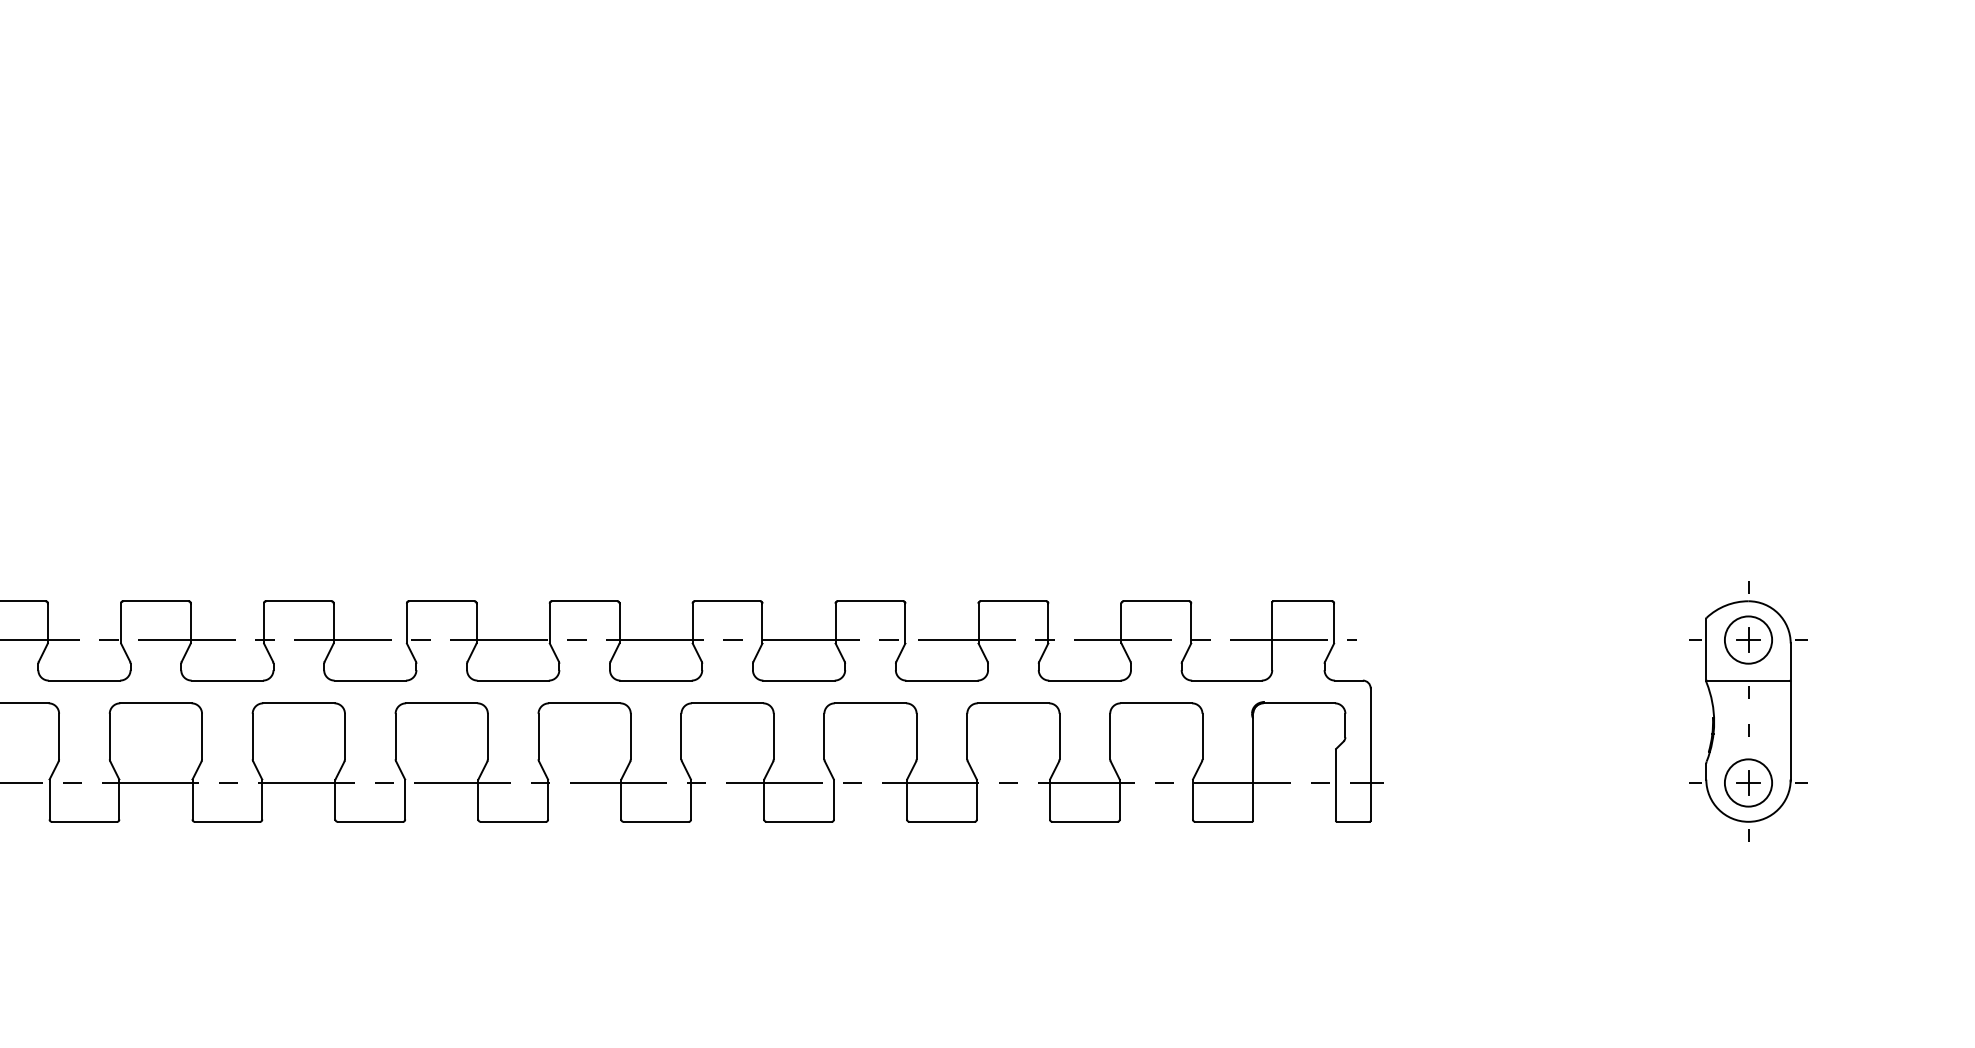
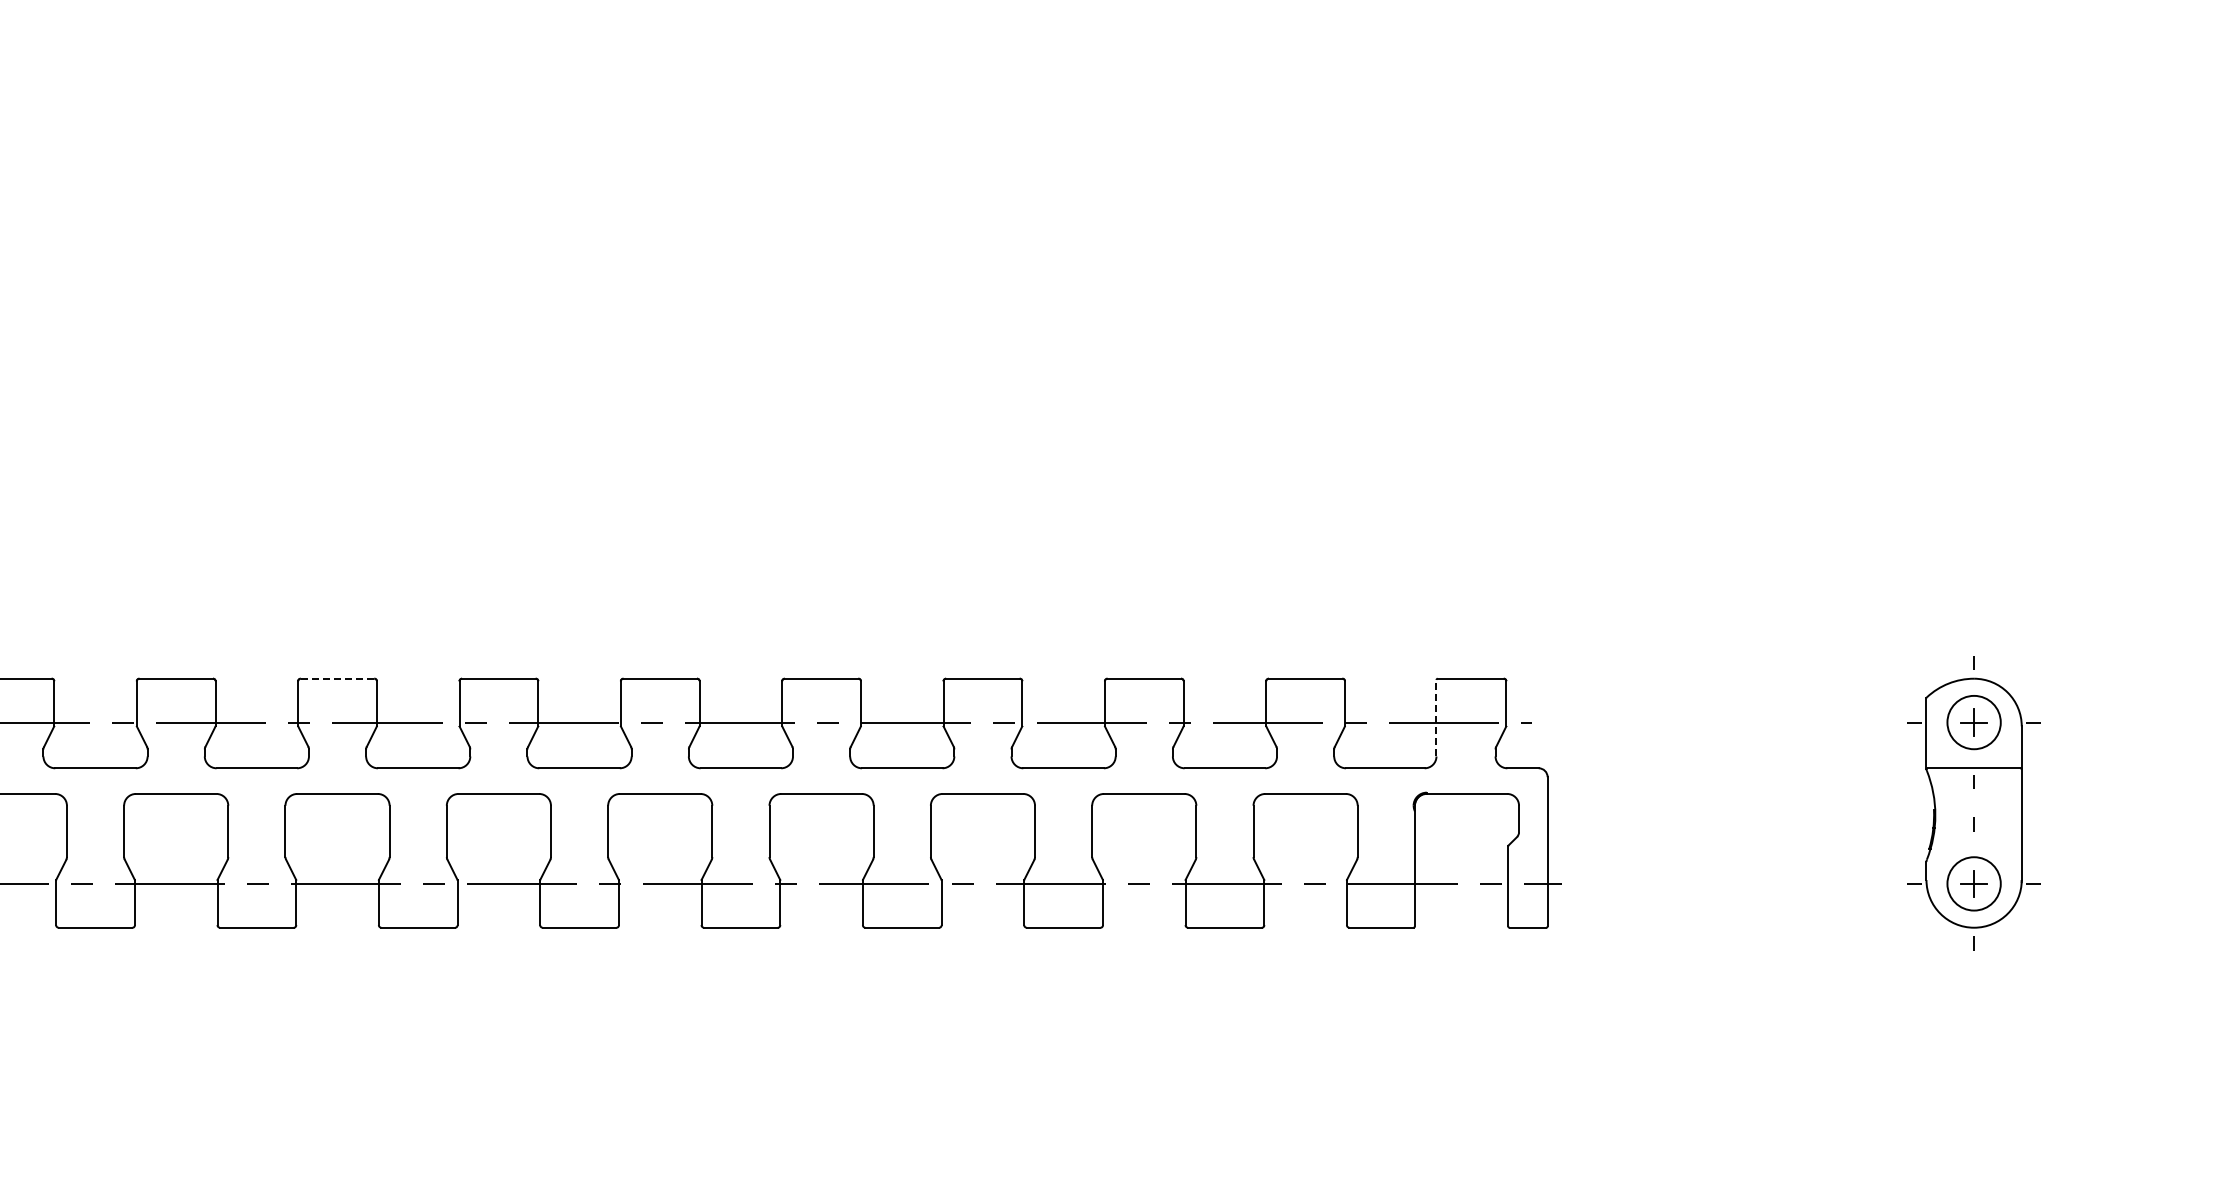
line: (298, 601) -> (337, 678), solid -> dashed
line: (1272, 635) -> (1436, 717), solid -> dashed

